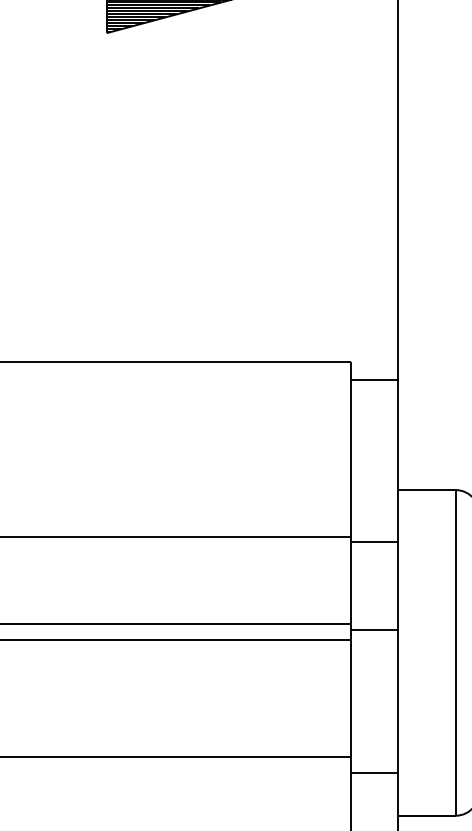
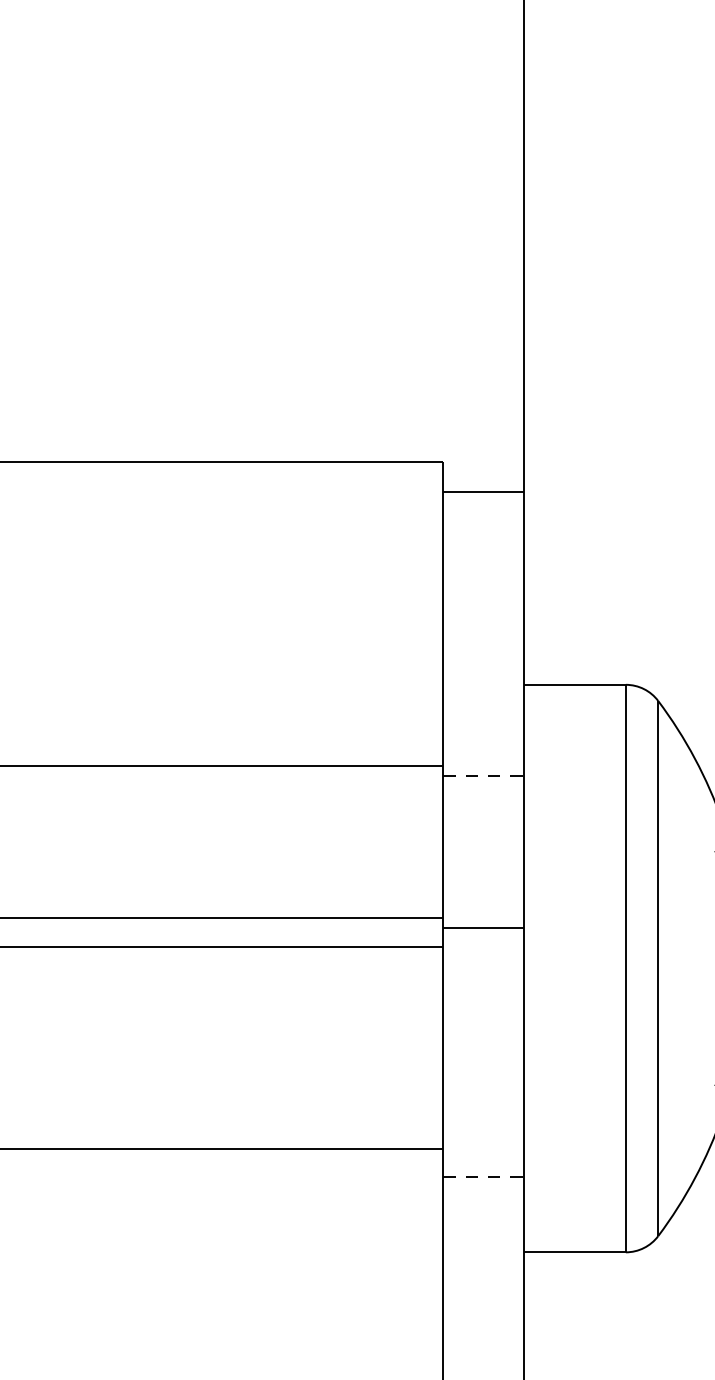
line: (374, 542) -> (484, 776), solid -> dashed
line: (374, 772) -> (484, 1176), solid -> dashed

